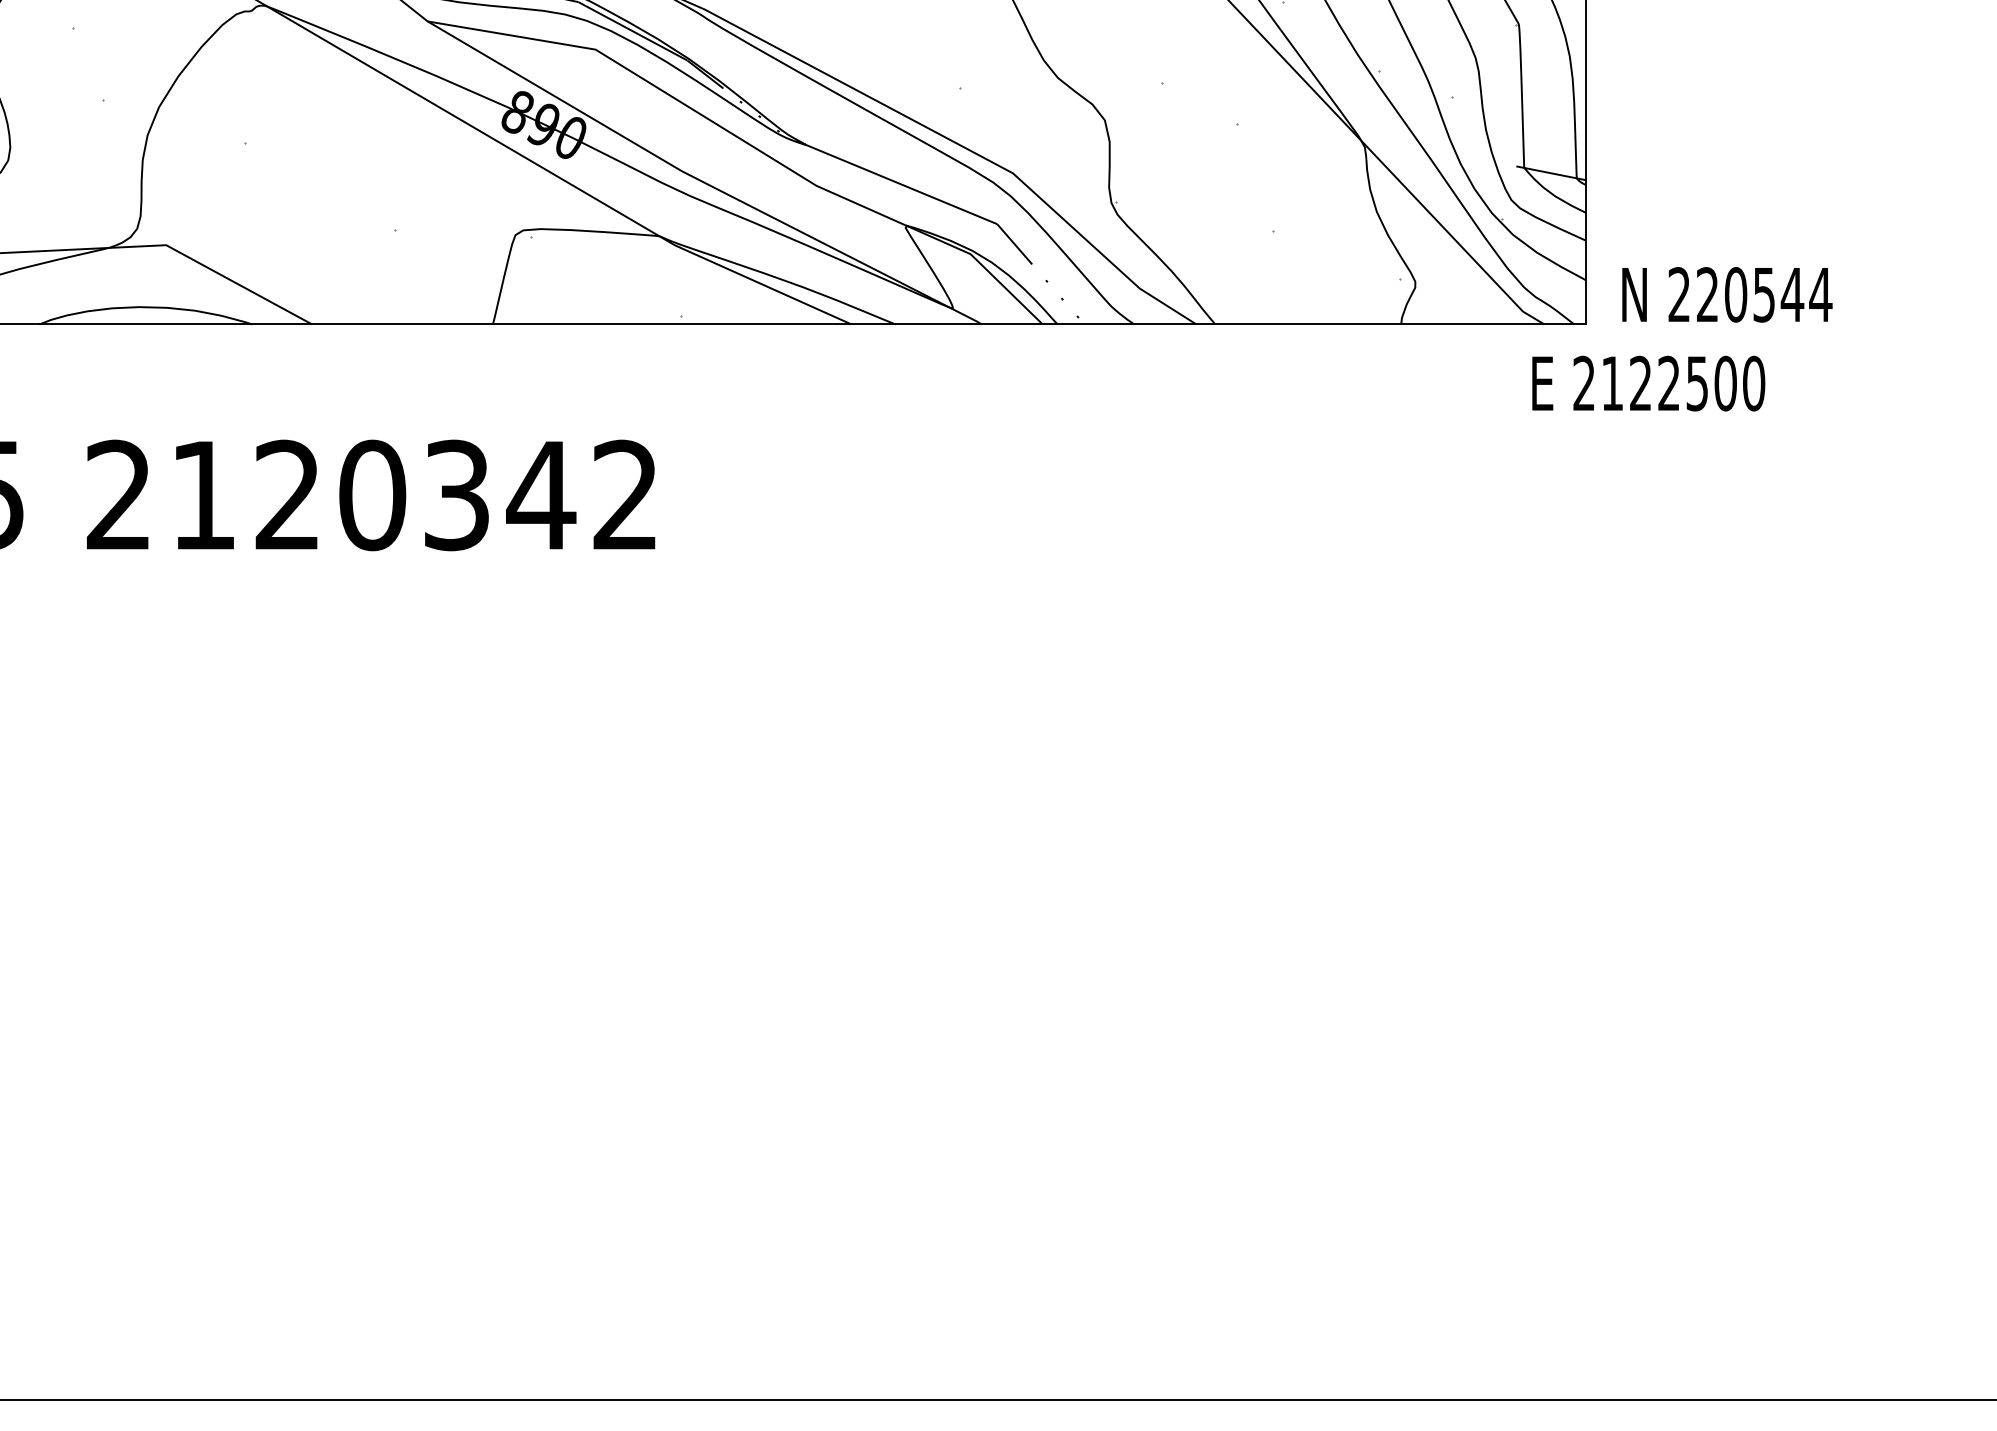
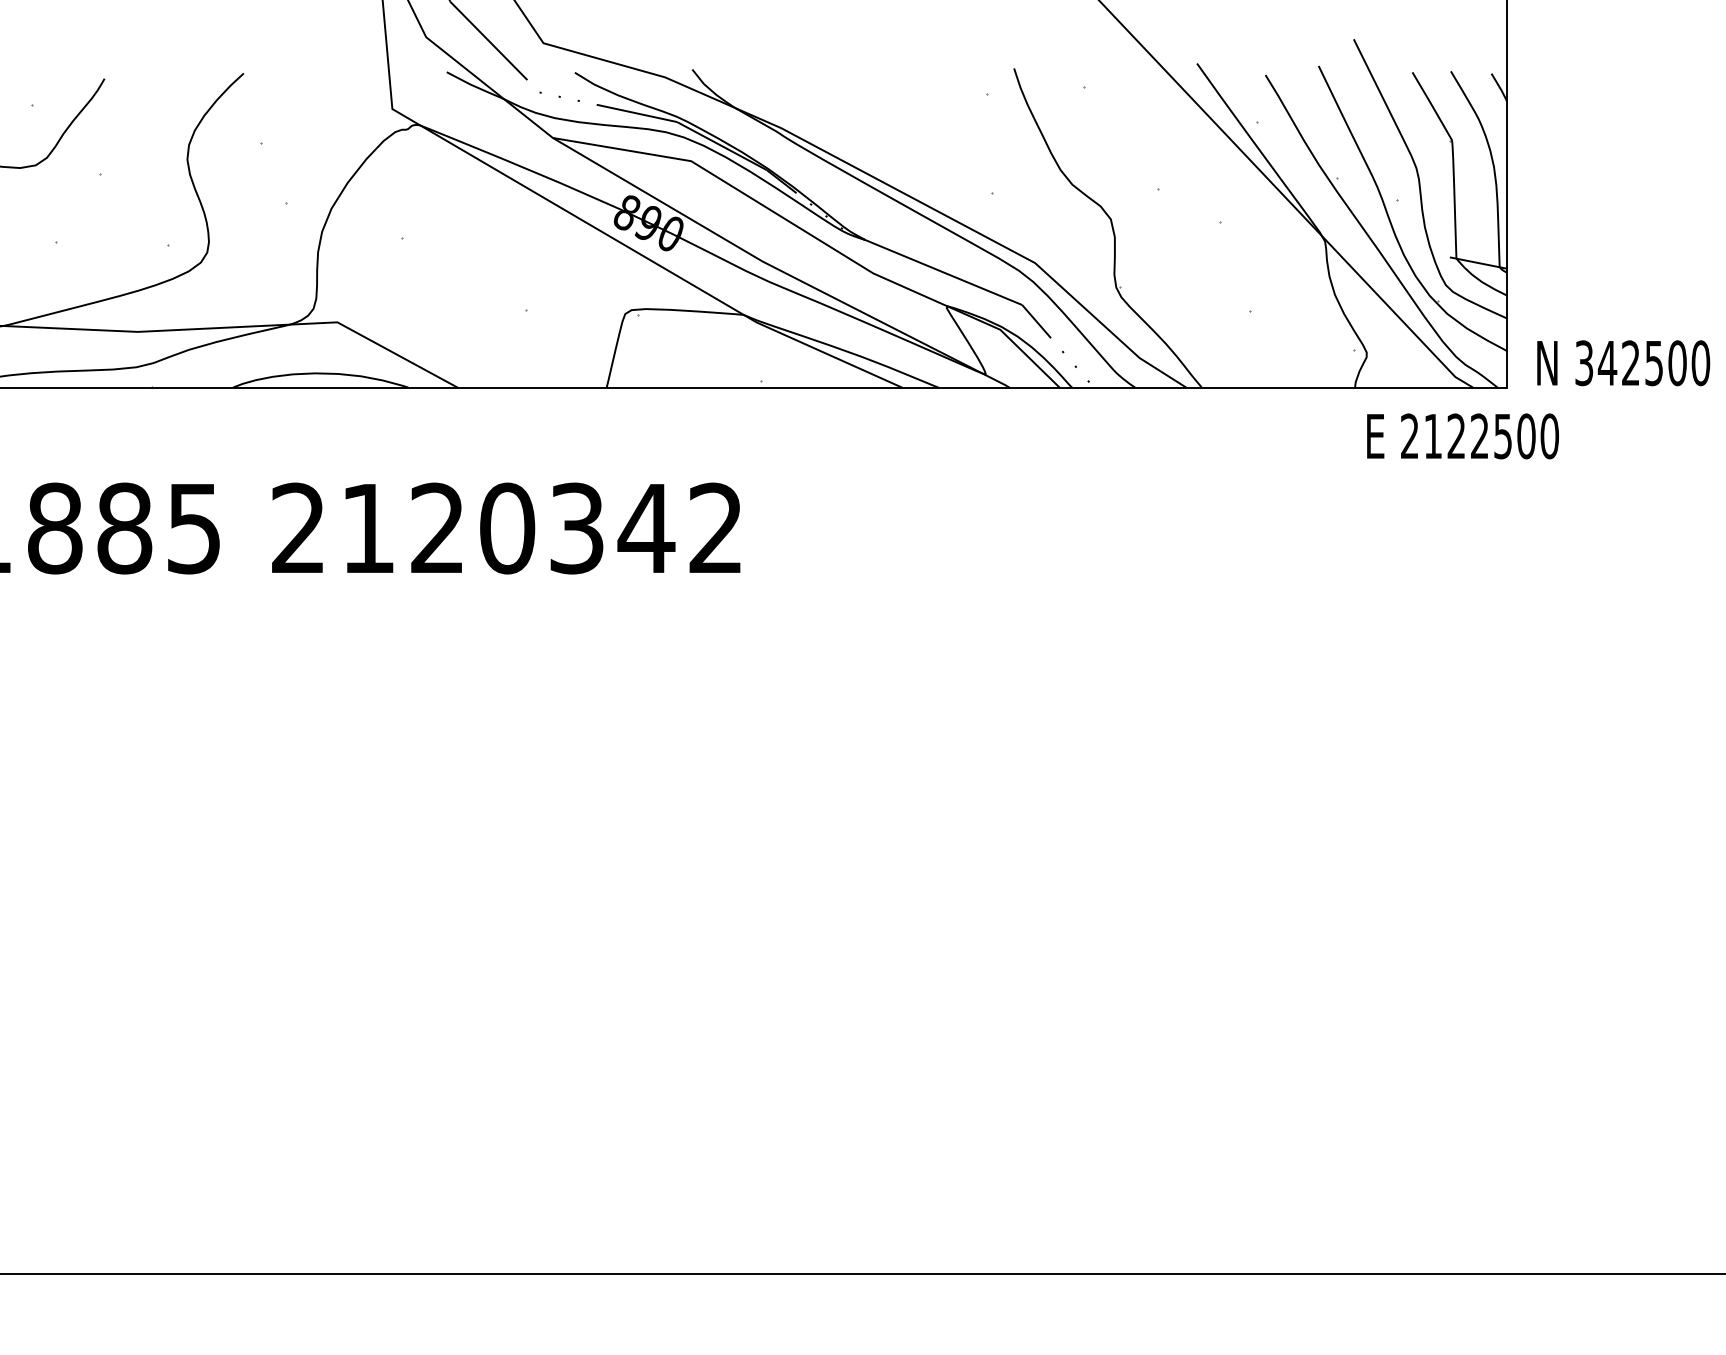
text: (1750, 295) -> (1642, 363), 220544 -> 342500
text: (1648, 383) -> (1462, 436), moved

